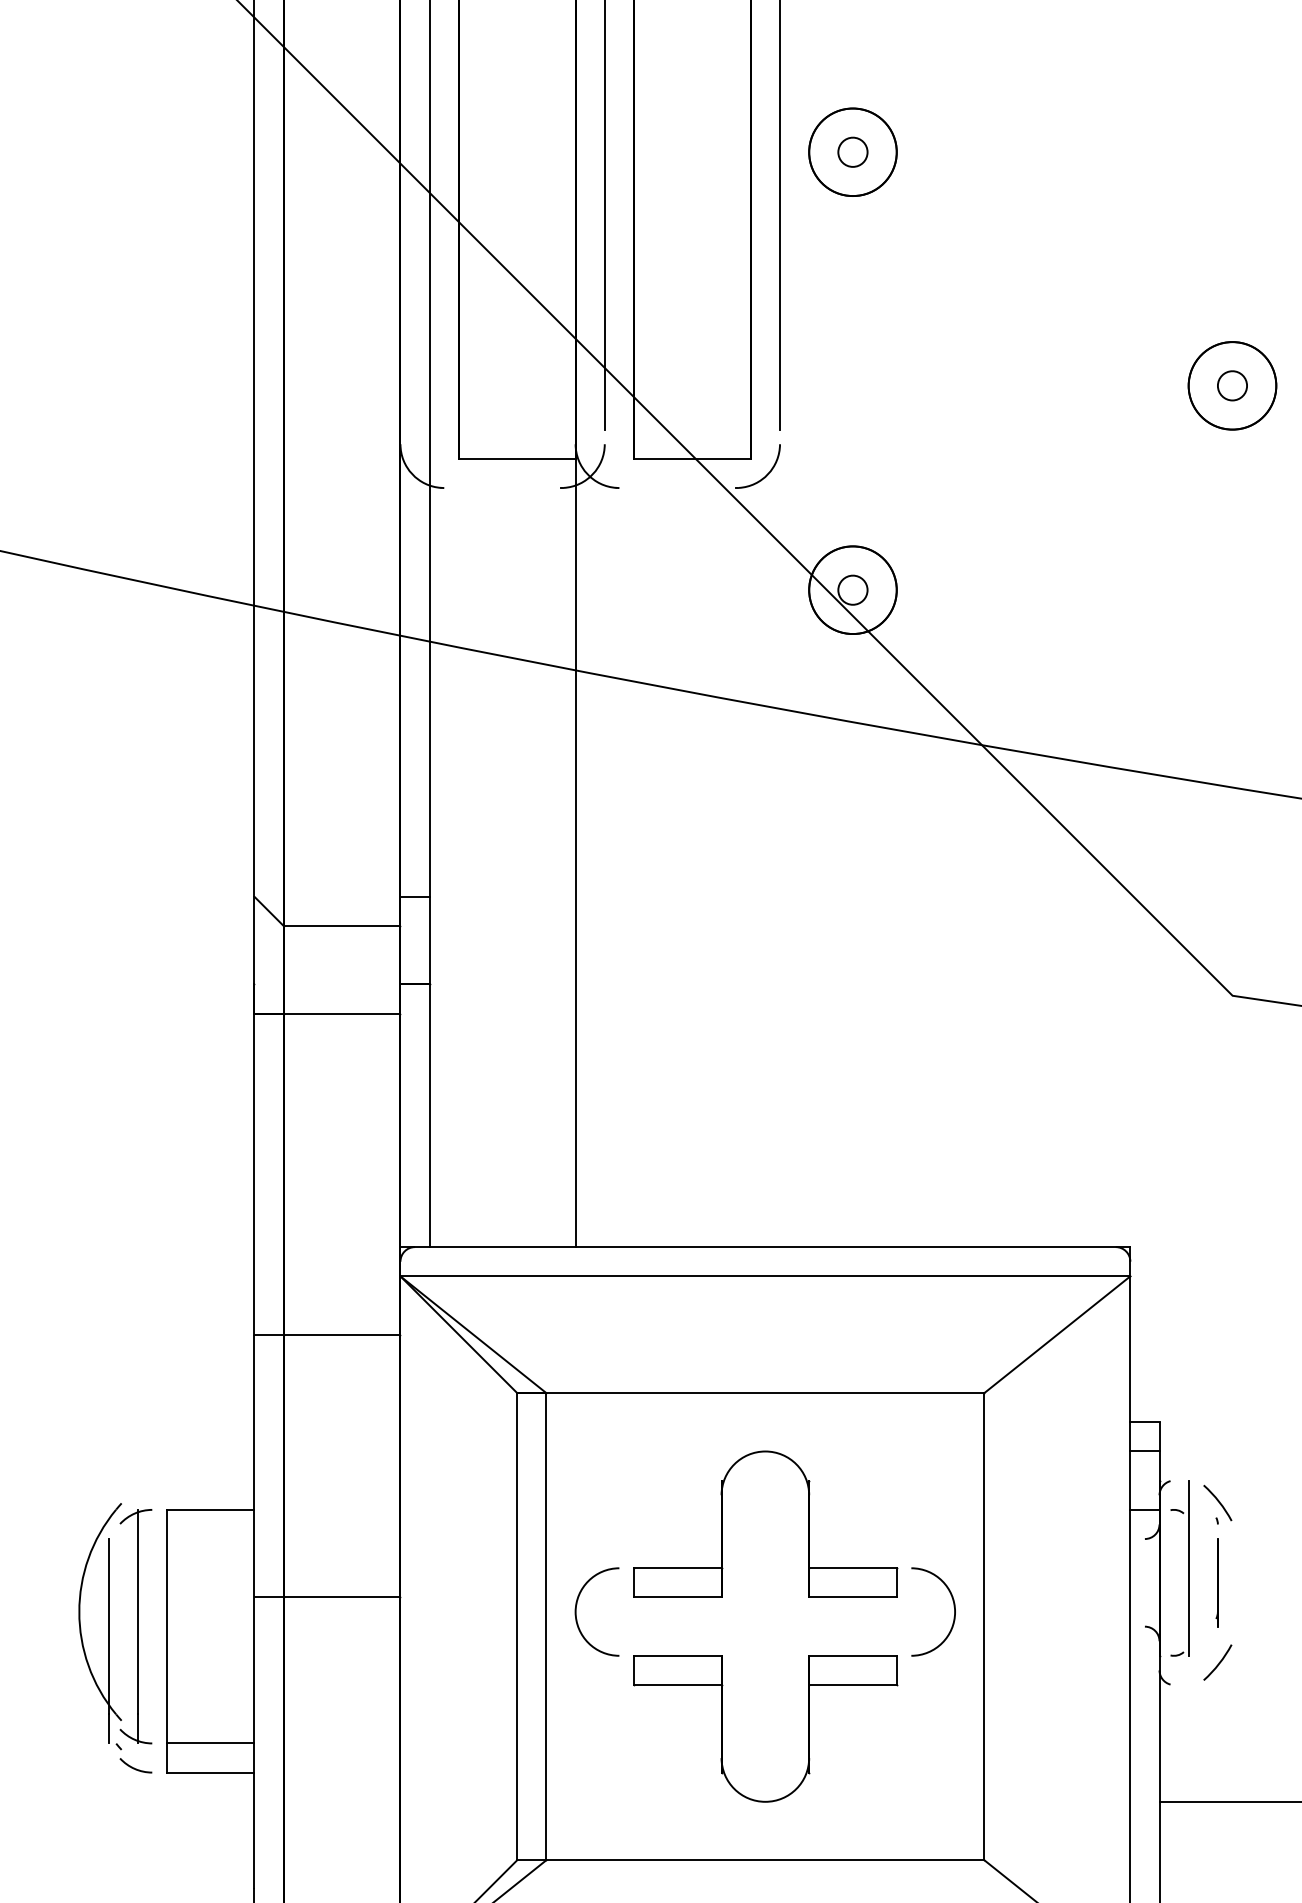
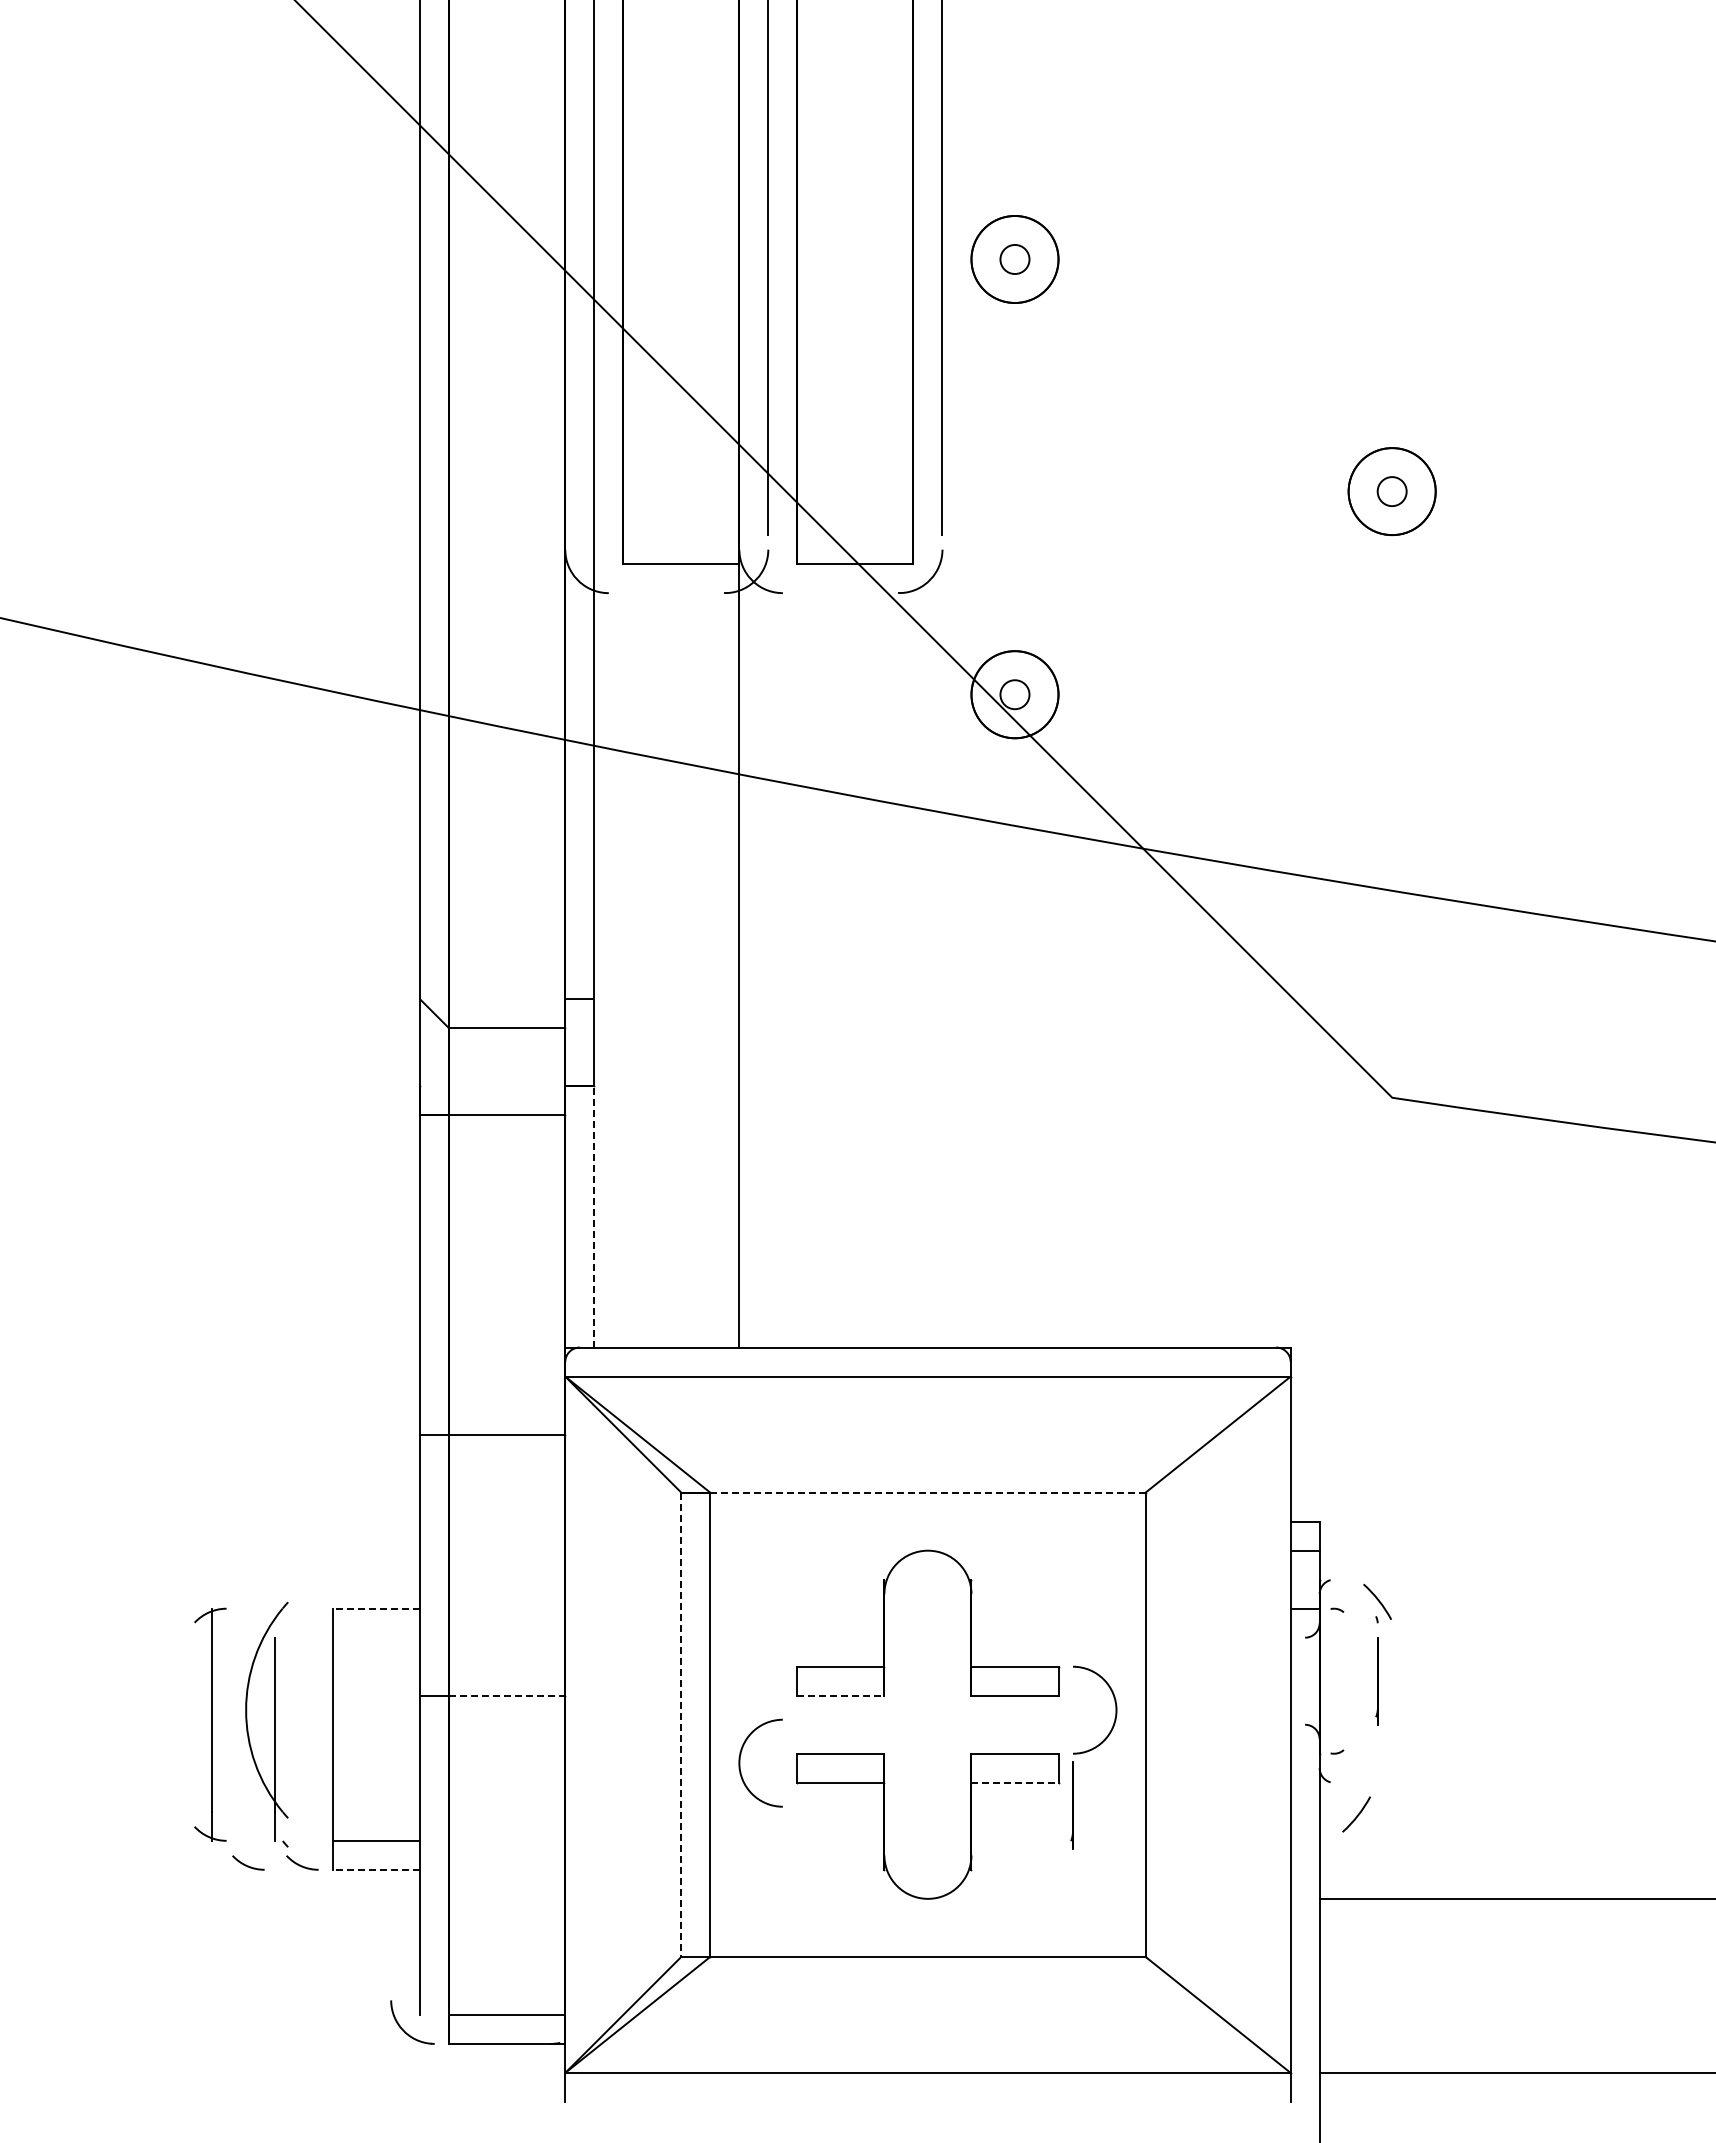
line: (429, 1115) -> (594, 1216), solid -> dashed
line: (764, 1392) -> (927, 1492), solid -> dashed
line: (210, 1509) -> (376, 1608), solid -> dashed
line: (1188, 1568) -> (1348, 1666), removed
line: (342, 1597) -> (507, 1695), solid -> dashed
line: (678, 1597) -> (841, 1695), solid -> dashed
curve: (576, 1611) -> (740, 1762), moved
part: (136, 1626) -> (210, 1724), moved
line: (517, 1627) -> (681, 1725), solid -> dashed
curve: (1218, 1662) -> (1357, 1814), moved
line: (853, 1684) -> (1015, 1782), solid -> dashed
part: (909, 1707) -> (1071, 1805), added
curve: (79, 1767) -> (246, 1864), added
line: (210, 1772) -> (376, 1869), solid -> dashed

